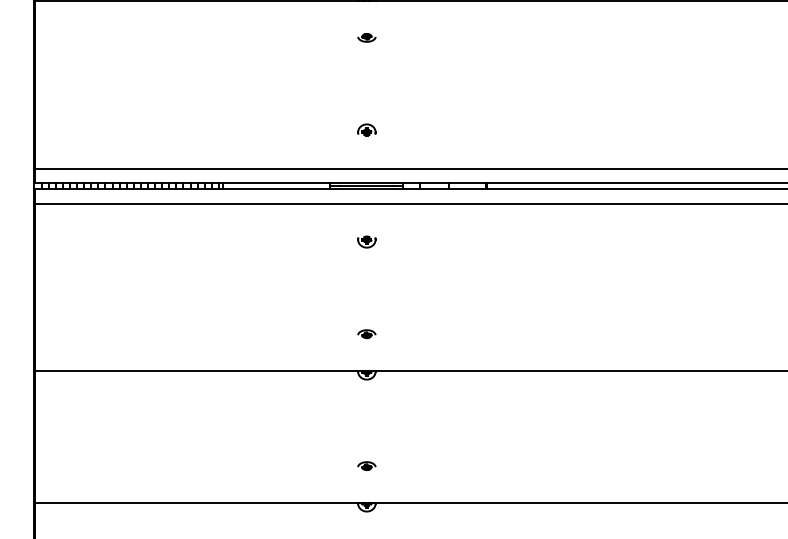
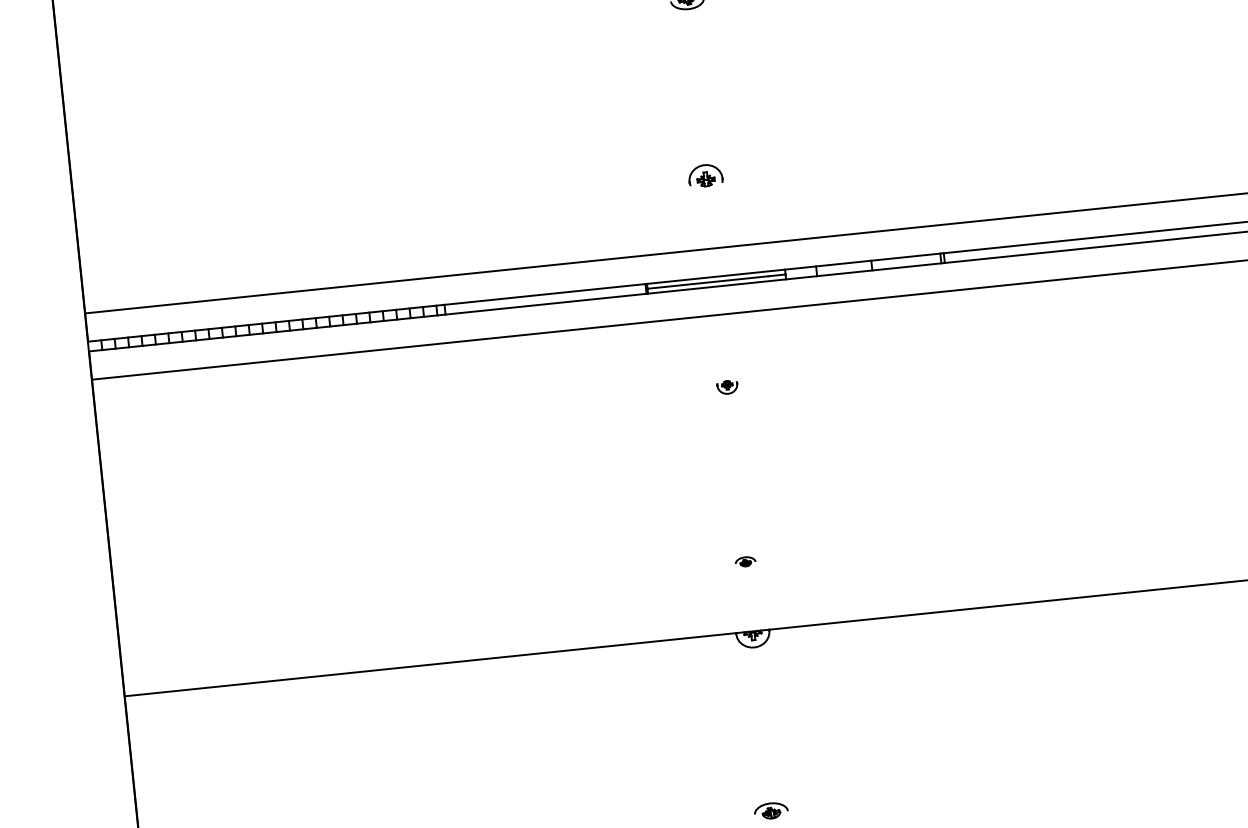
part: (366, 241) -> (726, 386), size x0.6
part: (366, 334) -> (744, 562), size x0.6

